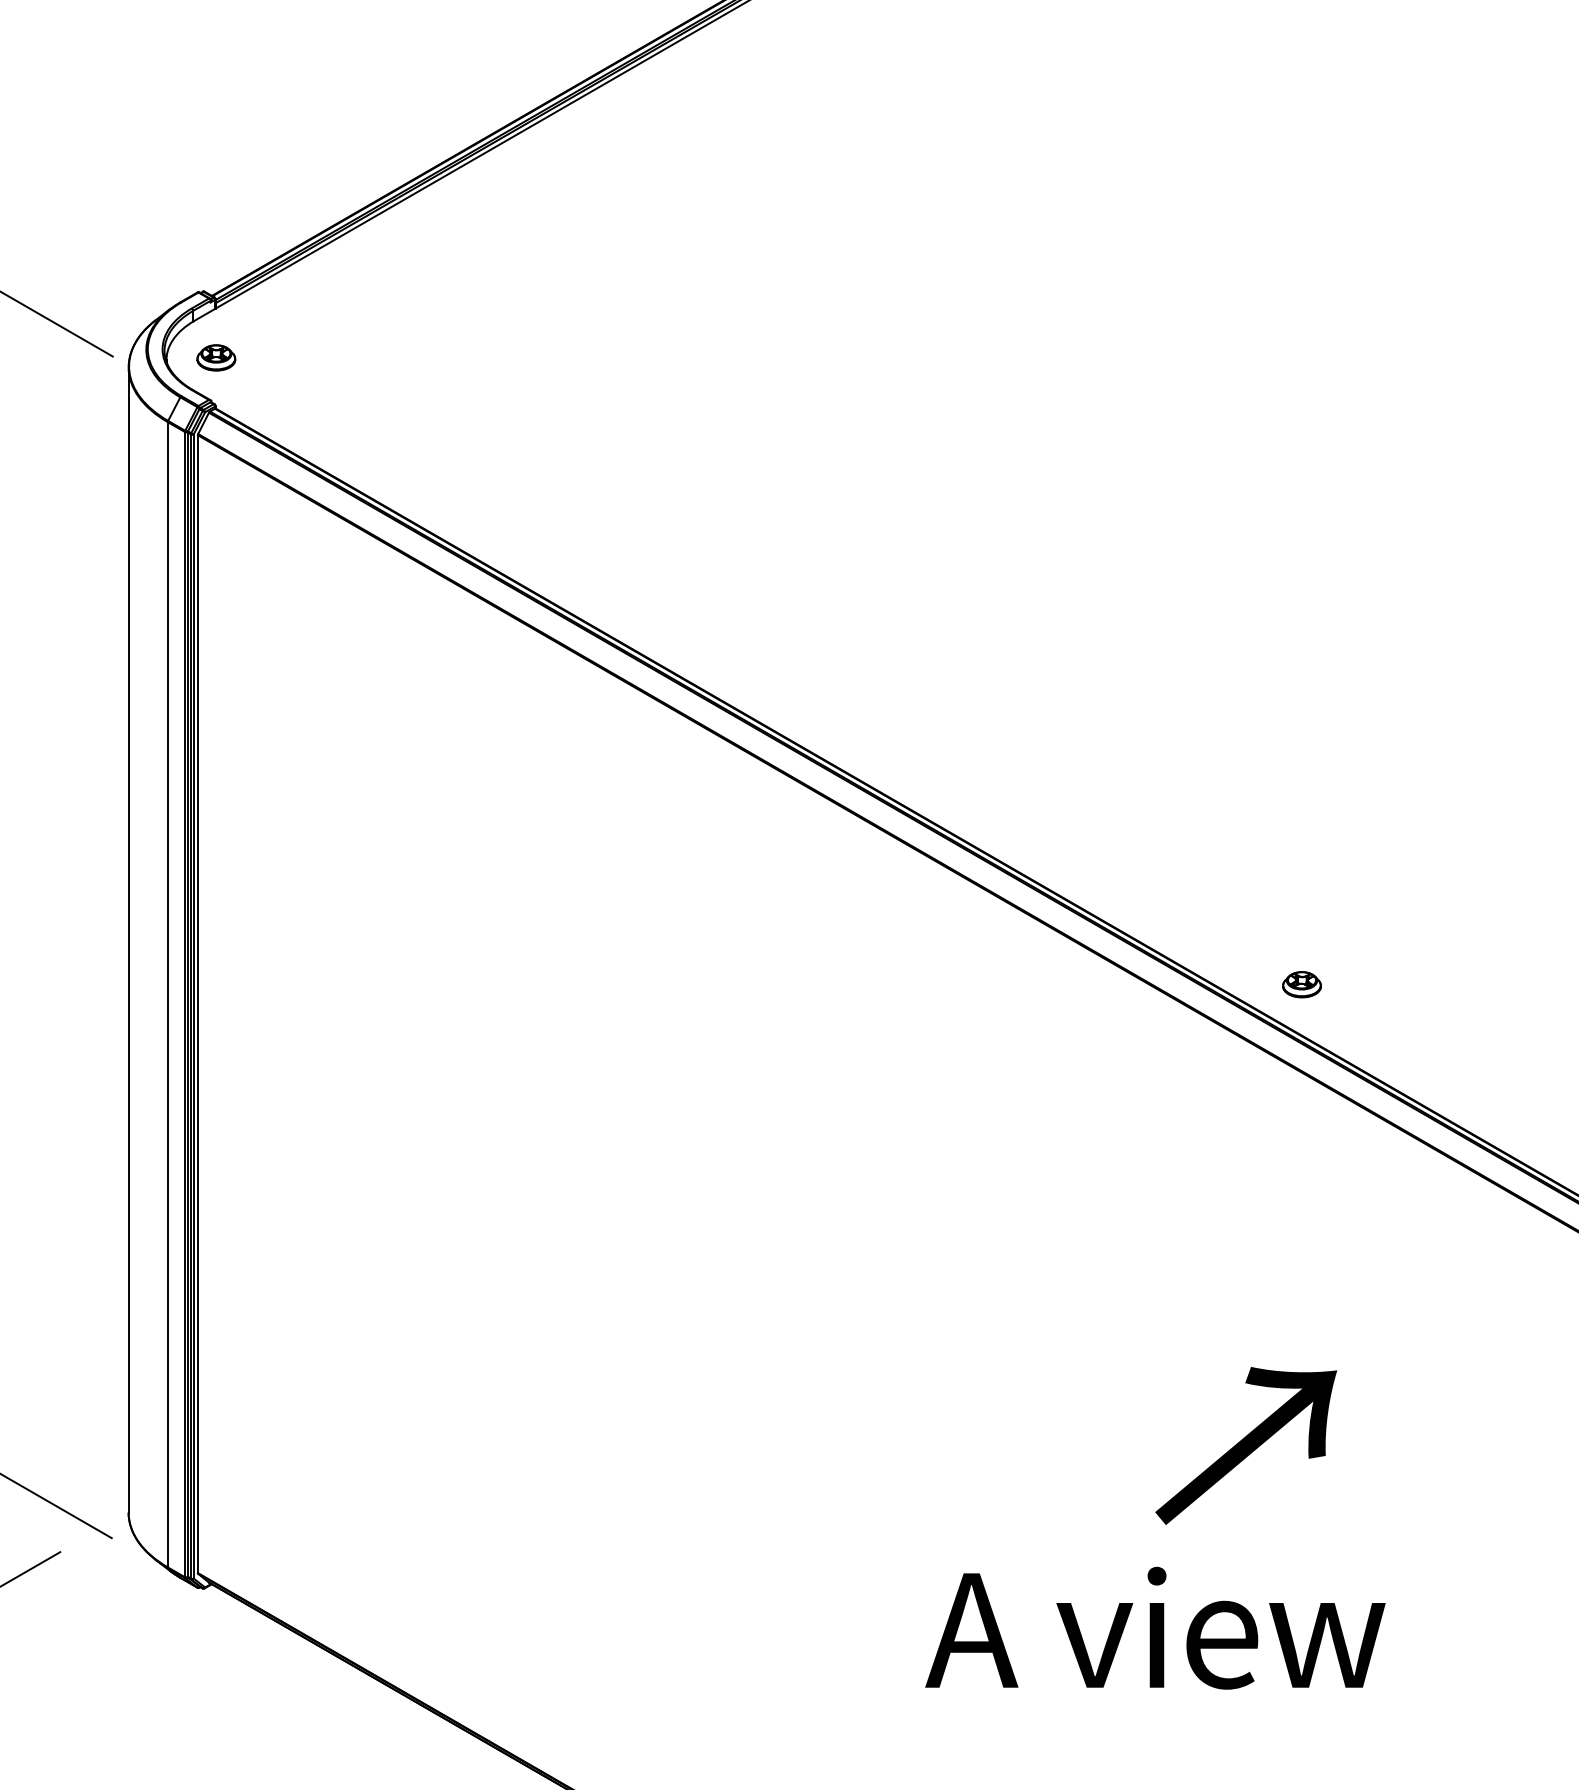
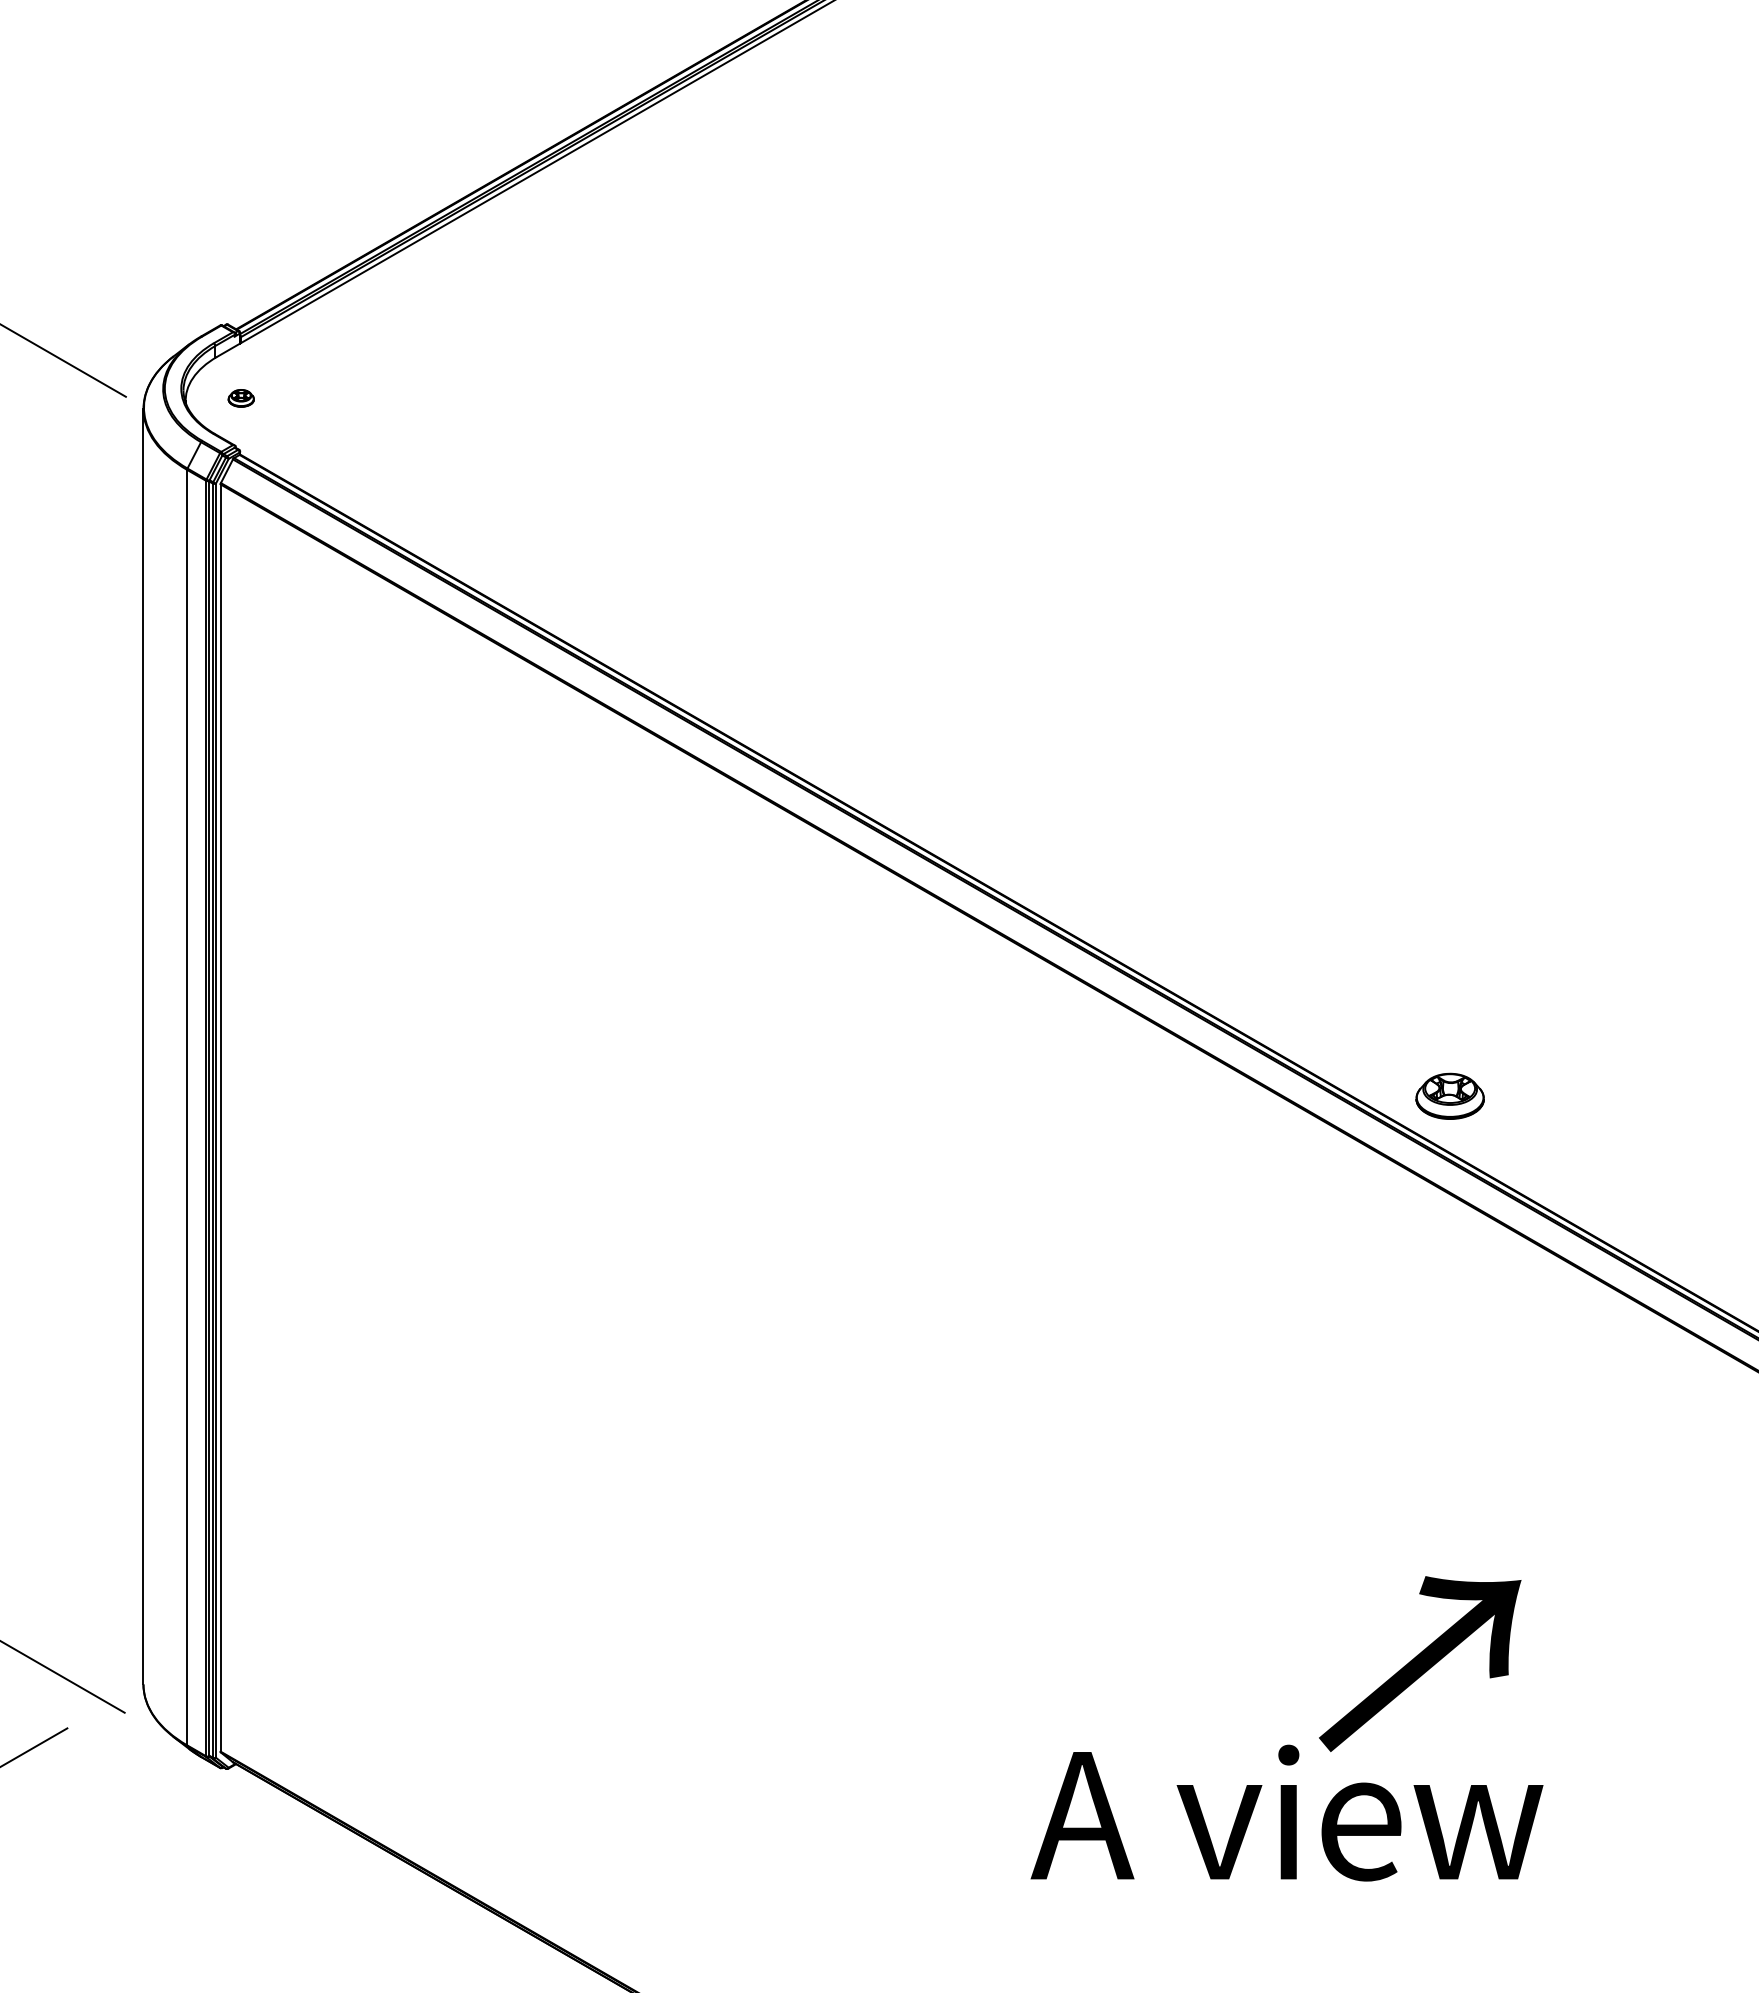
part: (216, 358) -> (241, 398), size x0.6
part: (1302, 984) -> (1450, 1096), size x1.6
text: (1246, 1445) -> (1420, 1663), moved

